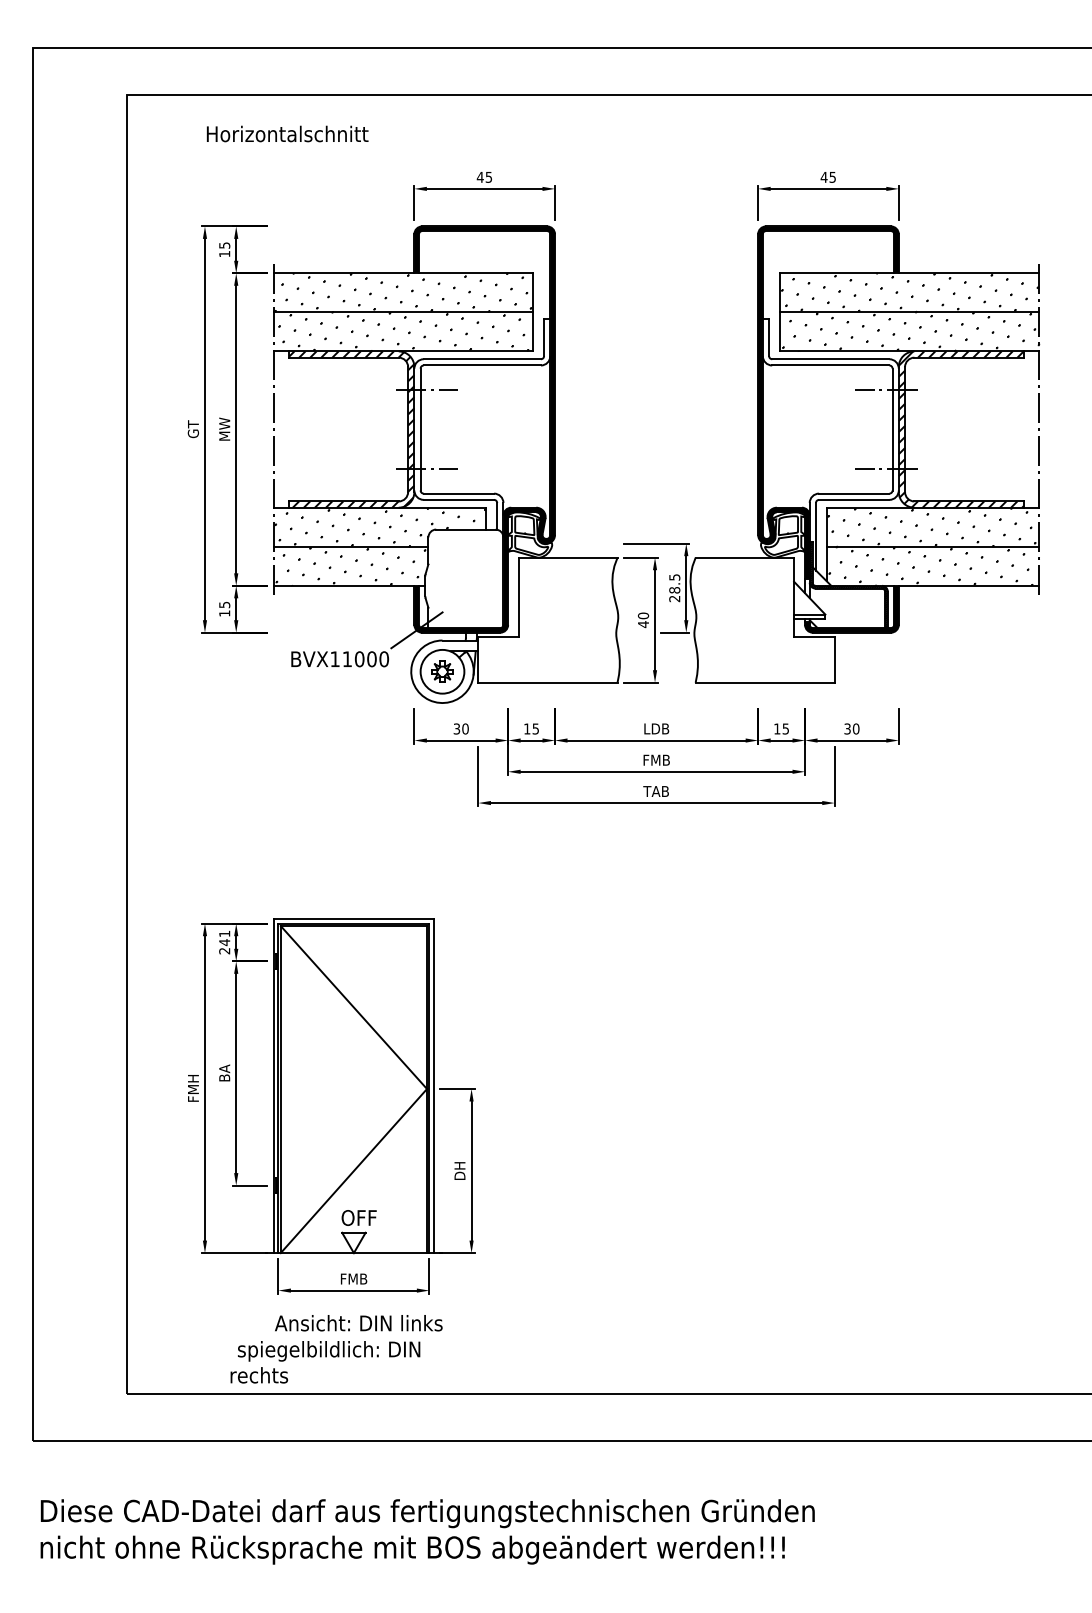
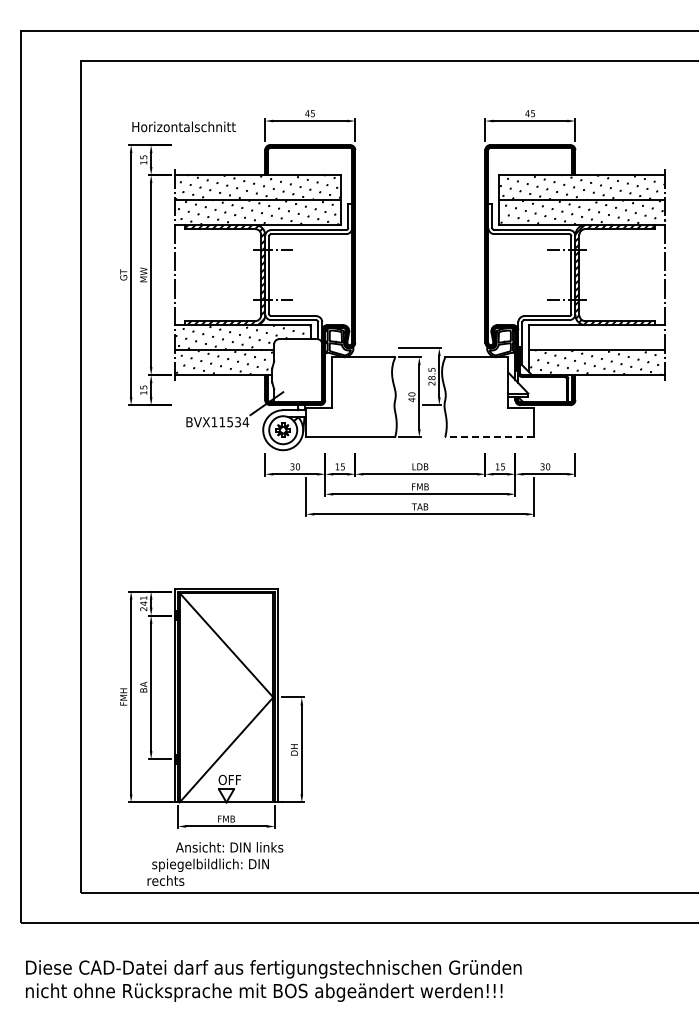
text: (286, 133) -> (183, 126), moved
hatch: (931, 526) -> (596, 337), removed
text: (372, 659) -> (238, 422), BVX11000 -> BVX11534
line: (764, 683) -> (489, 437), solid -> dashed

